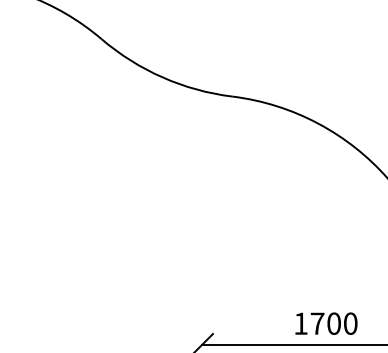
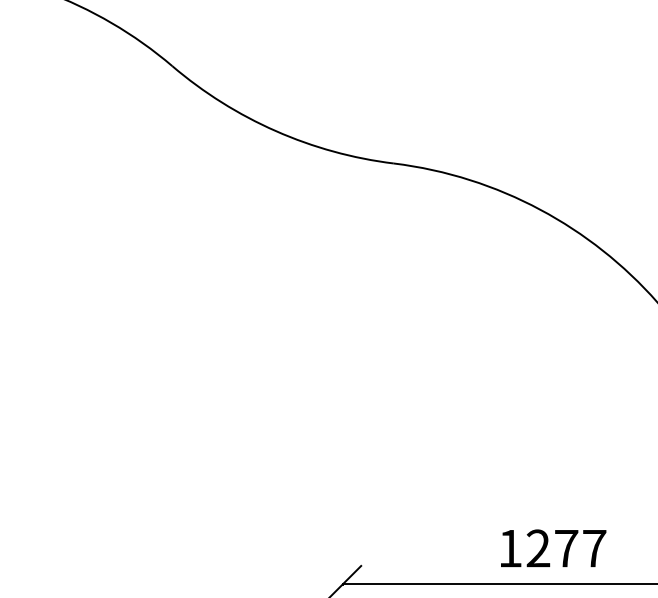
text: (333, 323) -> (565, 548), 1700 -> 1277

